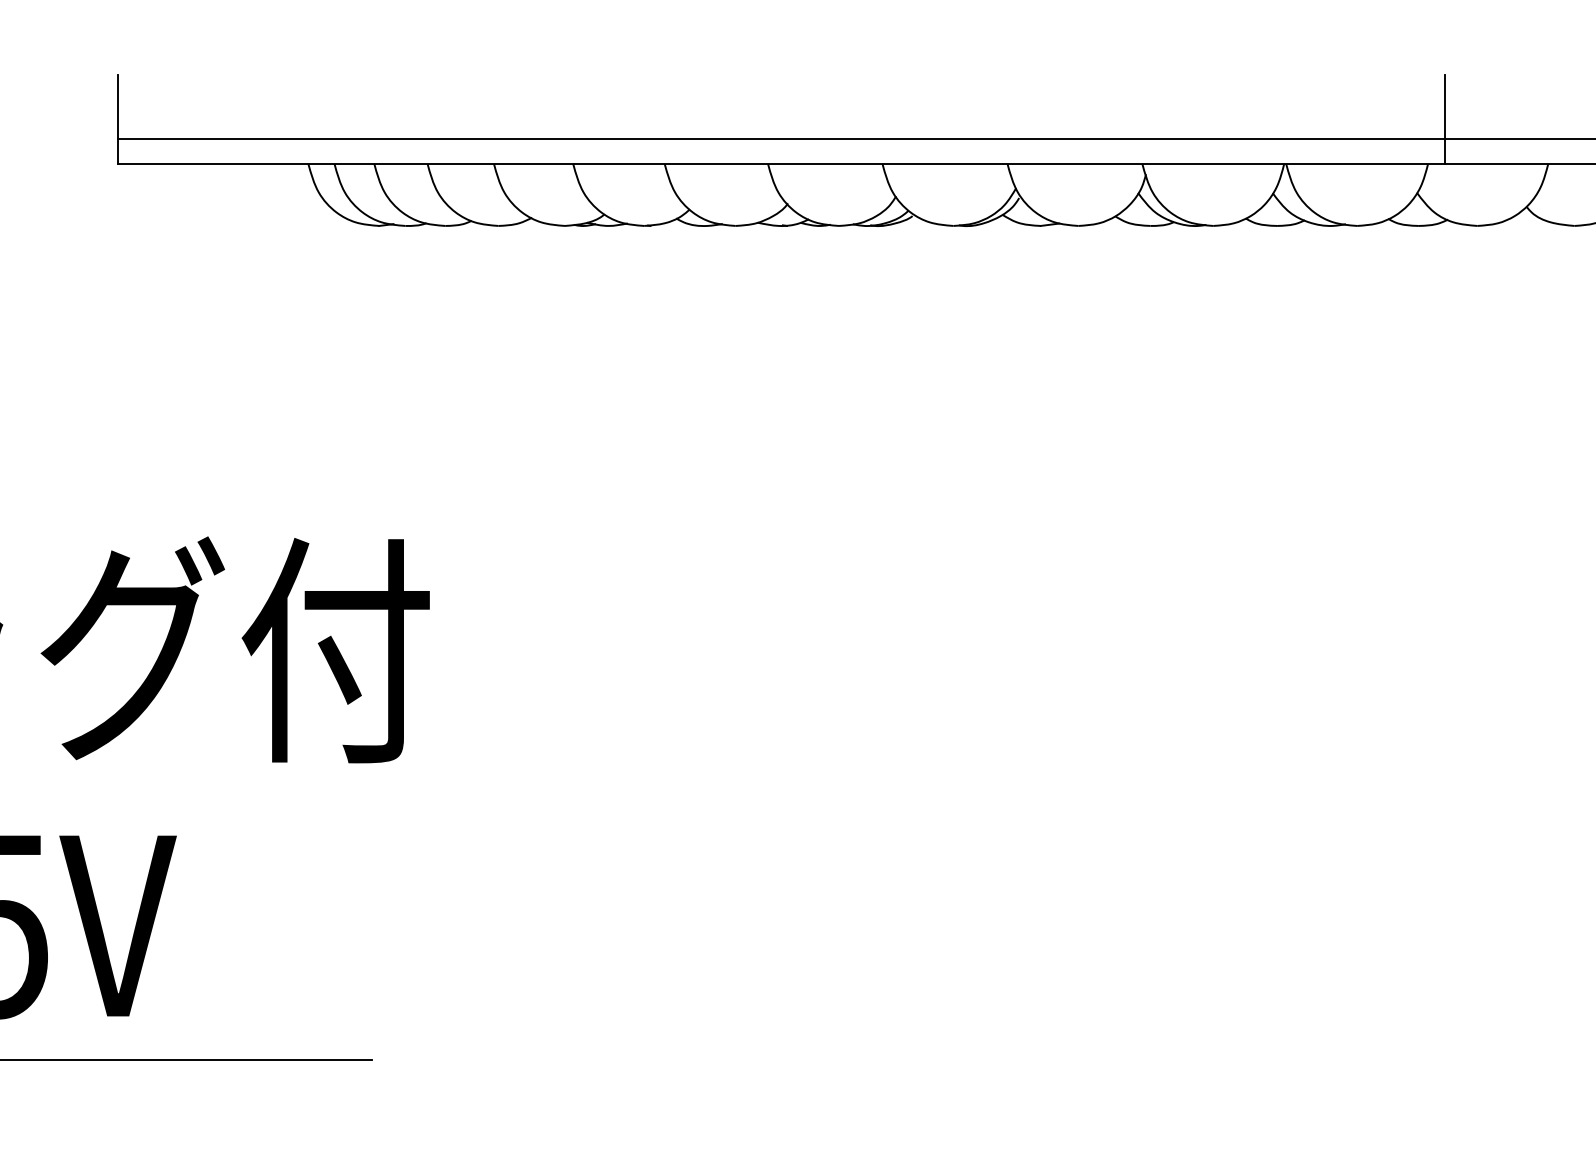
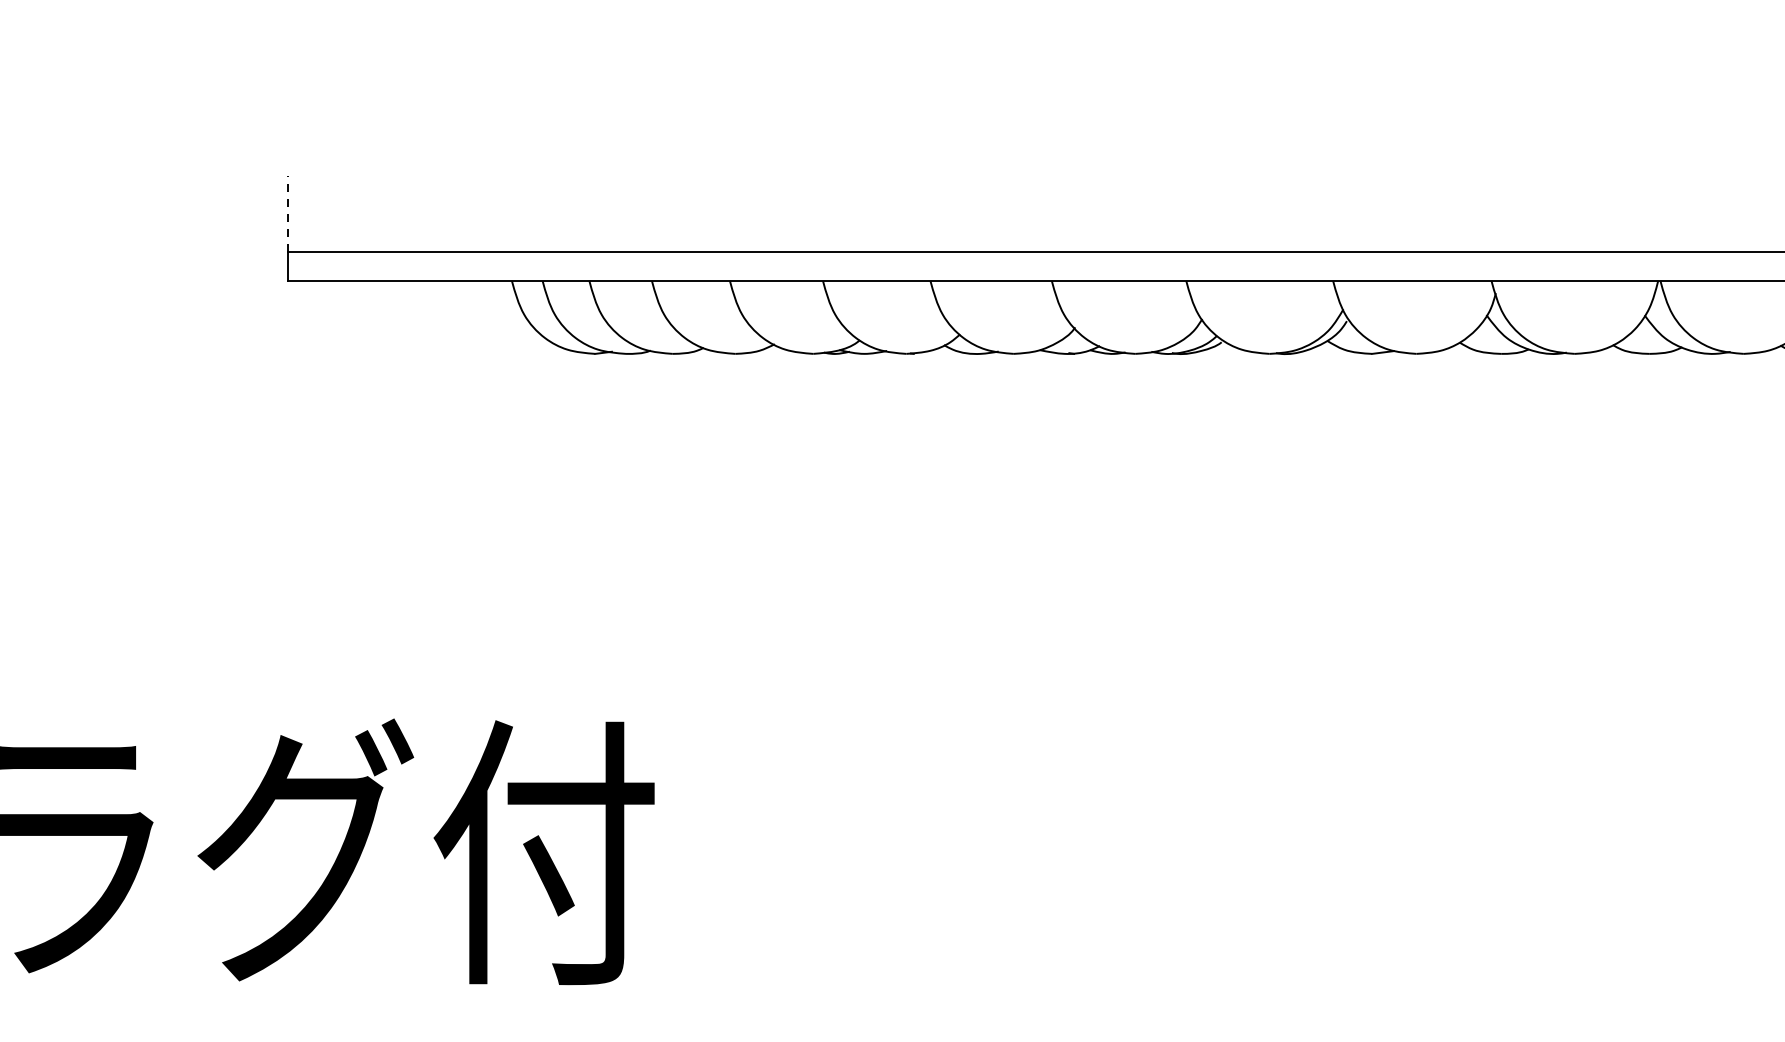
line: (117, 106) -> (287, 213), solid -> dashed

